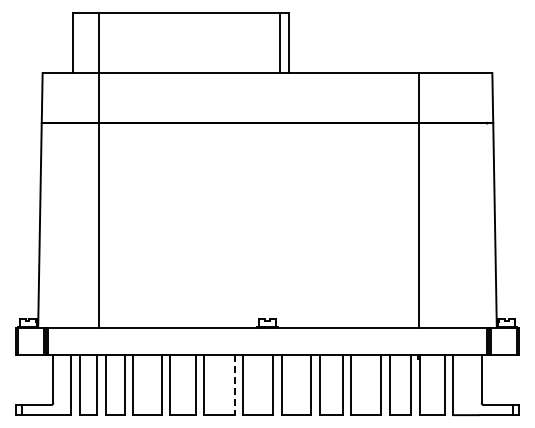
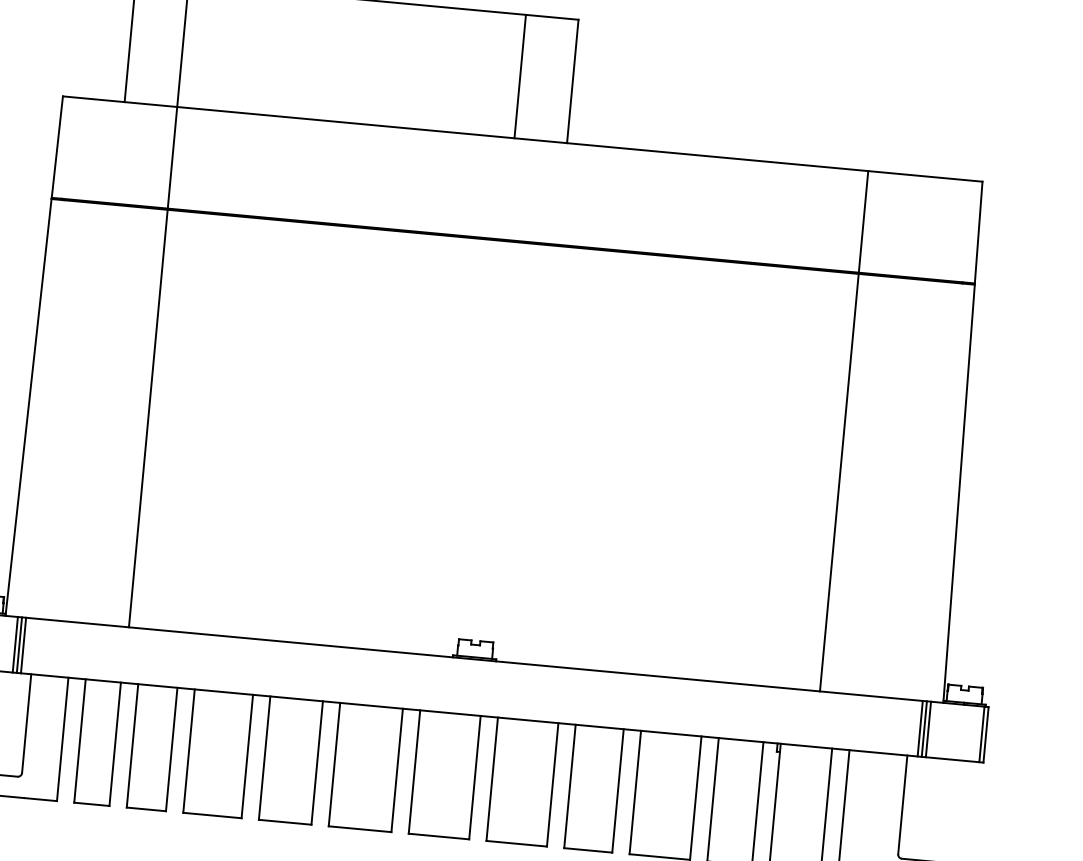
line: (280, 42) -> (520, 75), moved
line: (419, 200) -> (844, 431), moved
line: (235, 385) -> (398, 771), dashed -> solid

